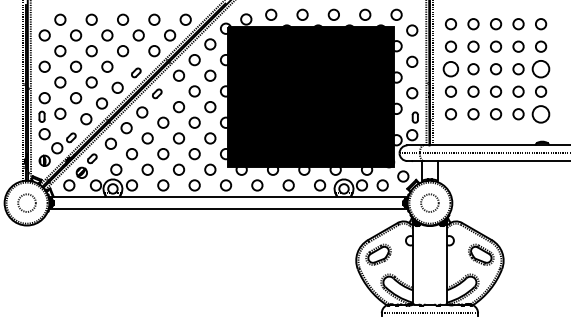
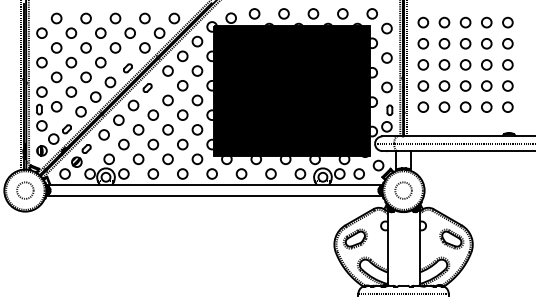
circle: (451, 68) -> (423, 64), size x0.71
circle: (540, 68) -> (507, 64), size x0.62
circle: (540, 113) -> (507, 106), size x0.62

